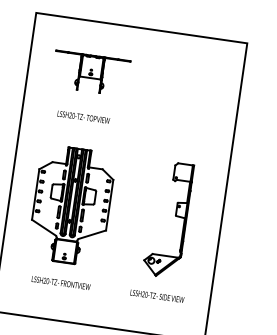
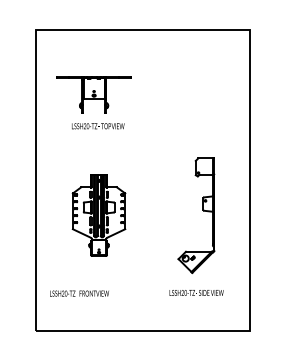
part: (90, 73) -> (93, 94), moved
part: (71, 205) -> (98, 215), size x0.7
text: (61, 283) -> (79, 293), moved

